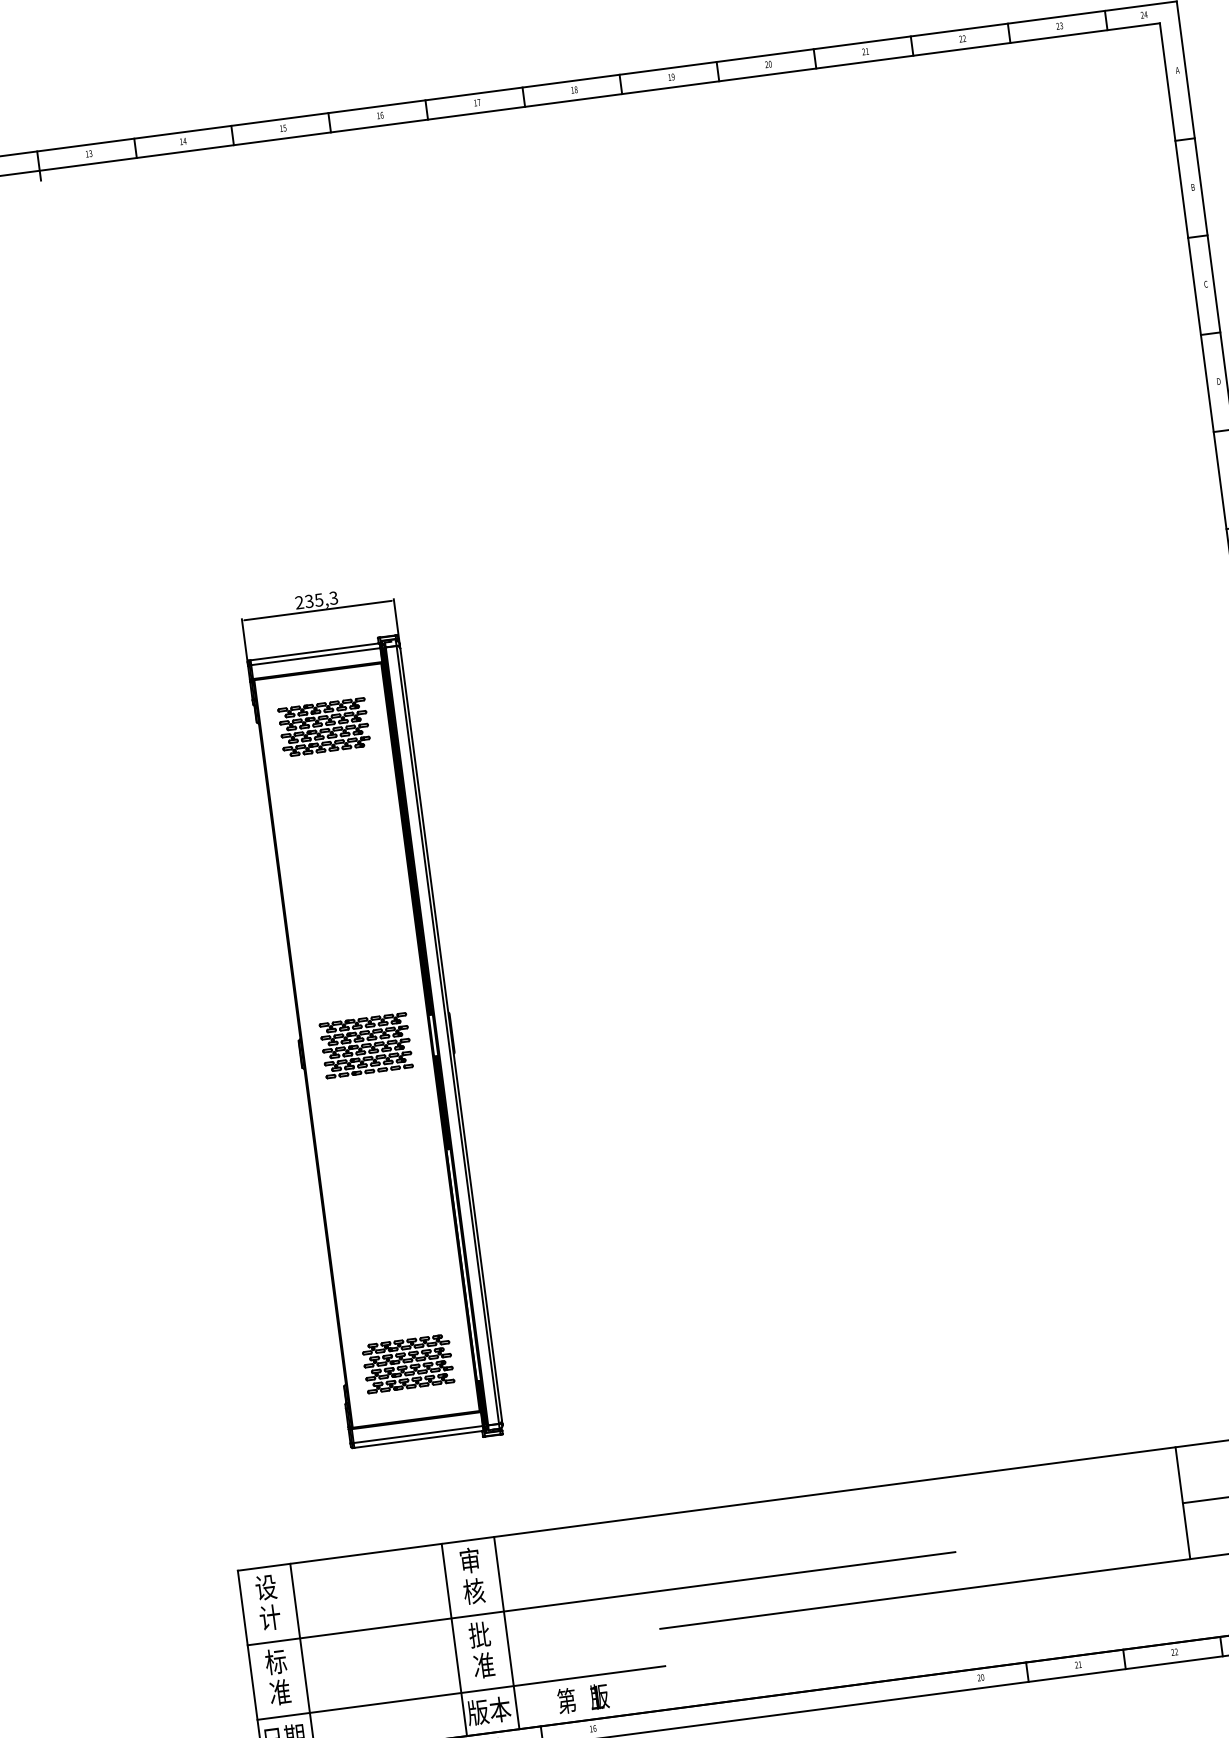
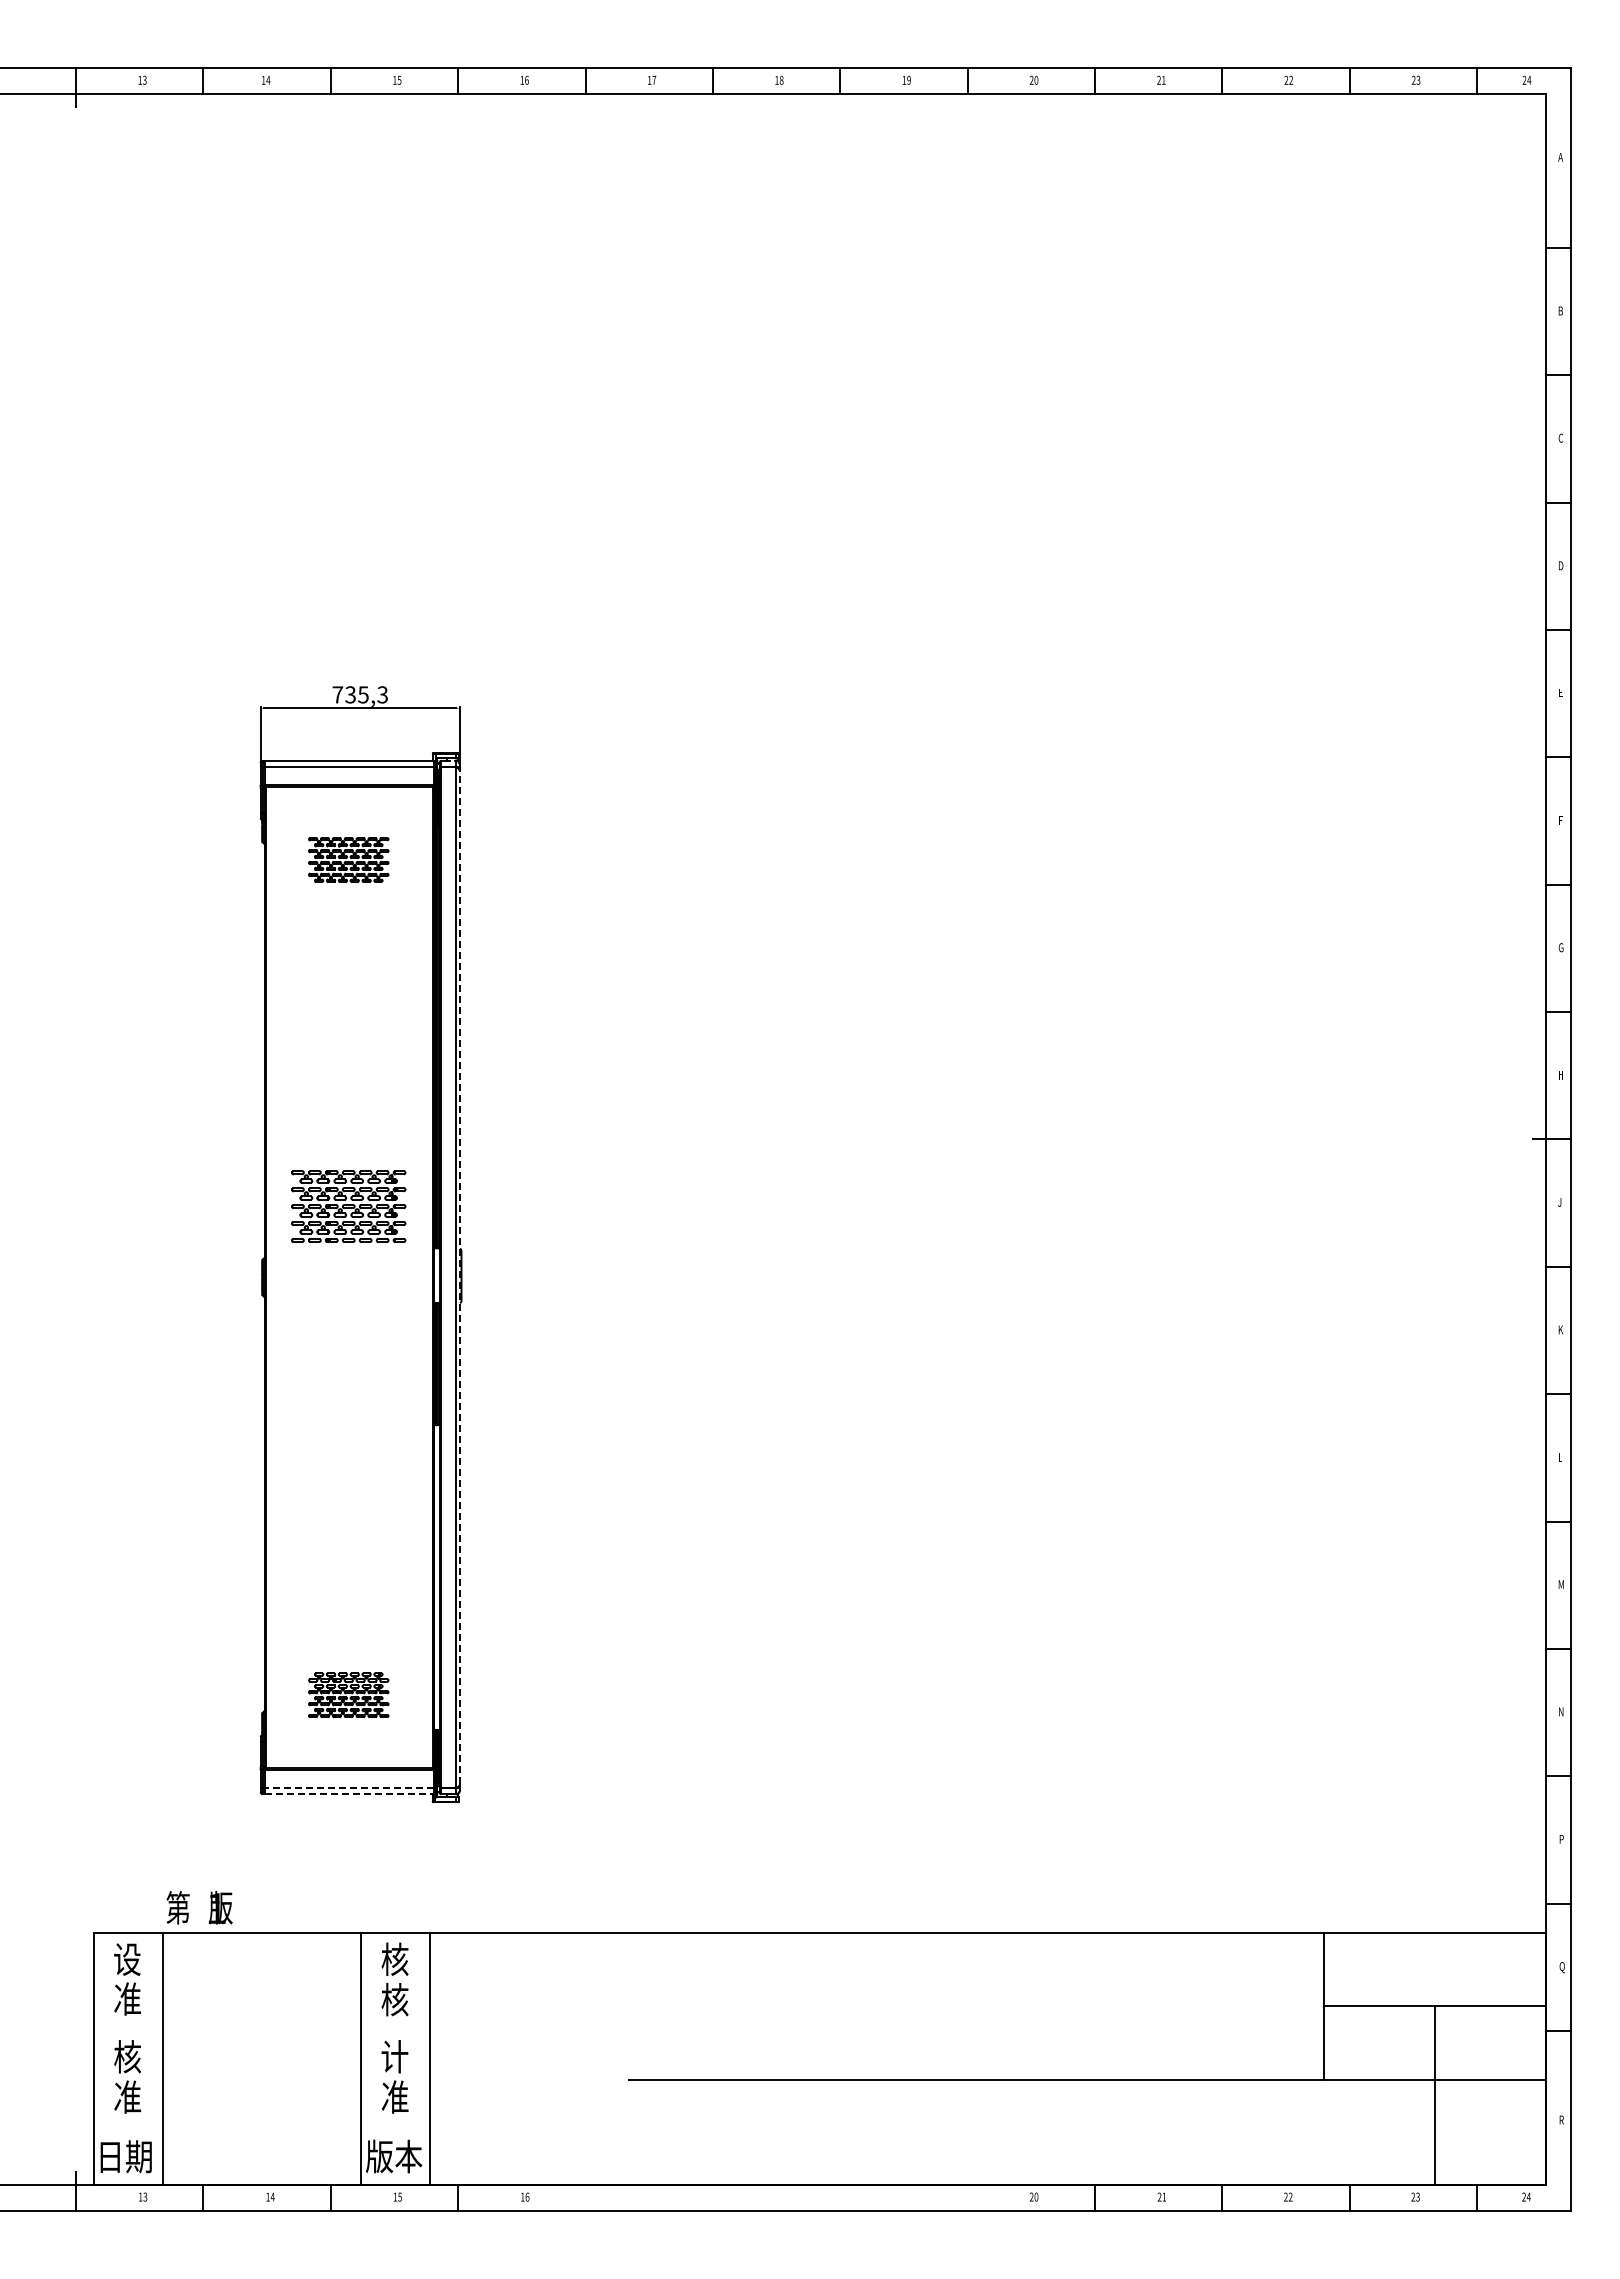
text: (299, 602) -> (337, 694), 235,3 -> 735,3
part: (324, 727) -> (348, 859), size x0.7
line: (451, 1034) -> (460, 1277), solid -> dashed
part: (366, 1045) -> (348, 1206), moved
part: (408, 1364) -> (348, 1695), size x0.7
line: (418, 1434) -> (349, 1787), solid -> dashed
line: (418, 1439) -> (349, 1794), solid -> dashed
text: (469, 1560) -> (394, 1958), 审 -> 核
line: (600, 1598) -> (557, 2030), removed
text: (270, 1617) -> (127, 1998), 计 -> 准
text: (479, 1634) -> (394, 2056), 批 -> 计
text: (275, 1661) -> (127, 2056), 标 -> 核
line: (460, 1692) -> (360, 2128), removed
text: (583, 1698) -> (199, 1907), moved

